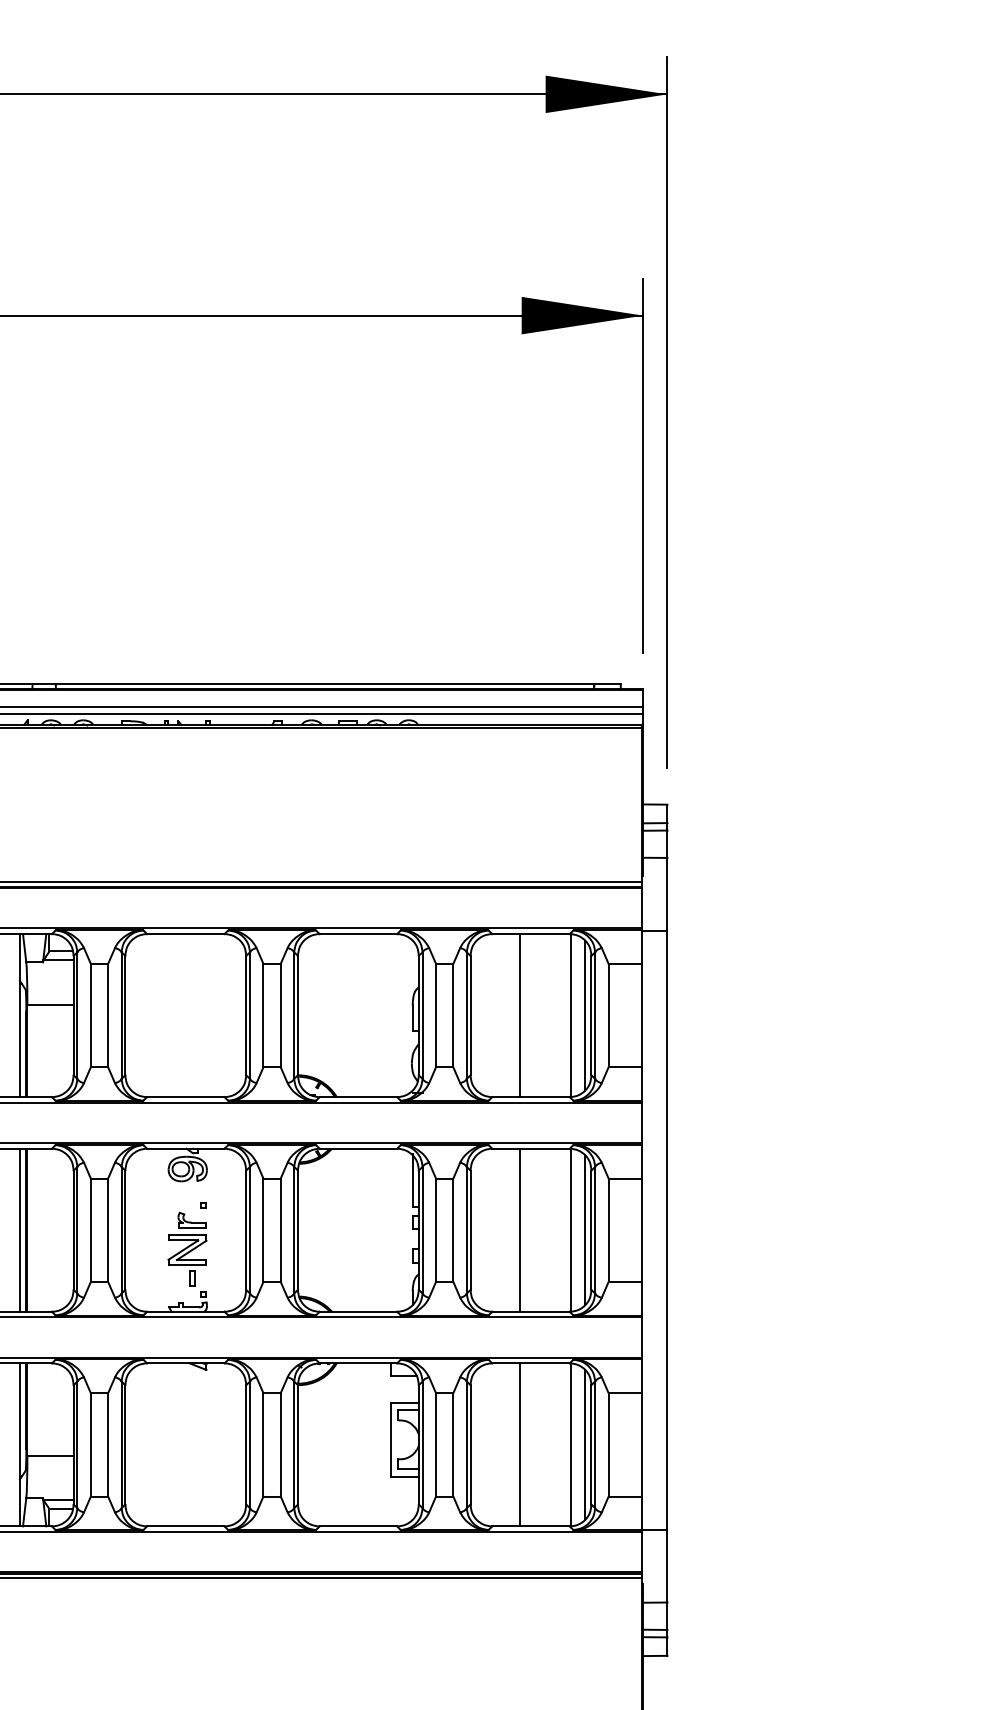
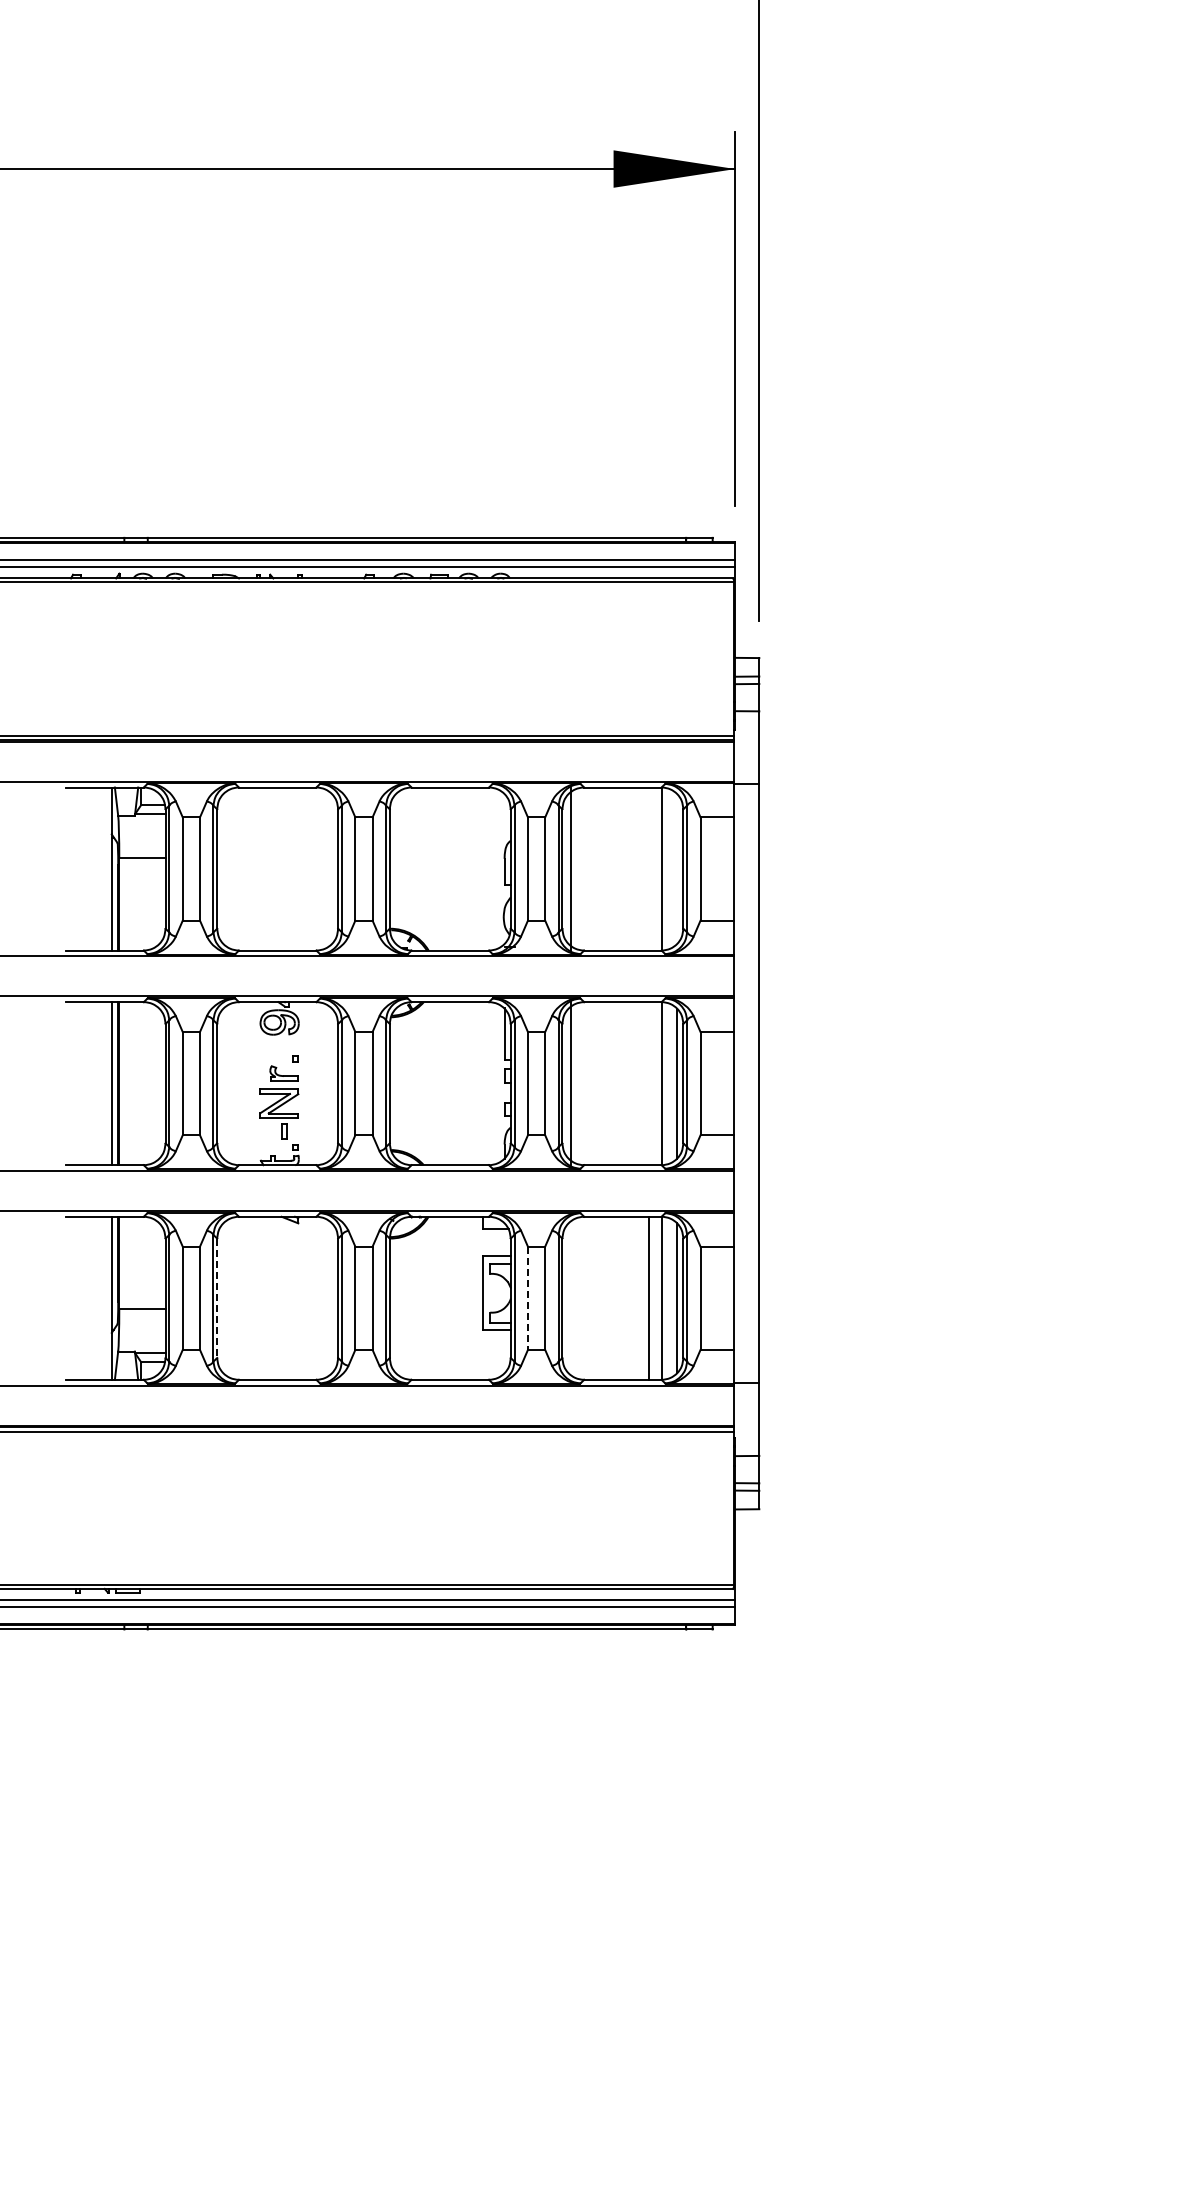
line: (519, 1015) -> (570, 868), moved
line: (585, 1015) -> (677, 868), removed
line: (519, 1230) -> (570, 1083), moved
line: (519, 1444) -> (648, 1297), moved
line: (125, 1445) -> (217, 1298), solid -> dashed
line: (435, 1445) -> (527, 1298), solid -> dashed

